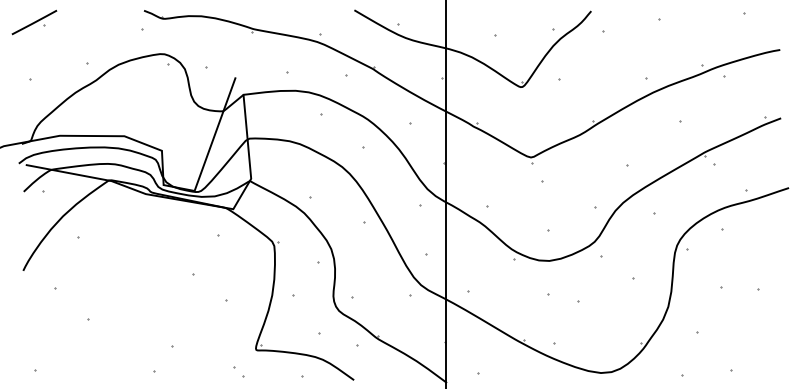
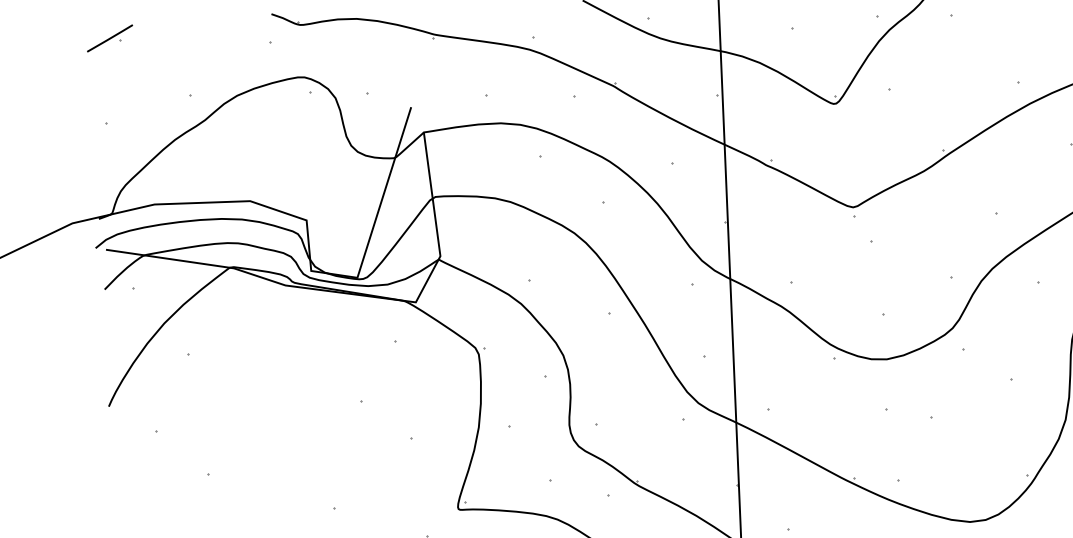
part: (34, 22) -> (110, 38), size x0.7

